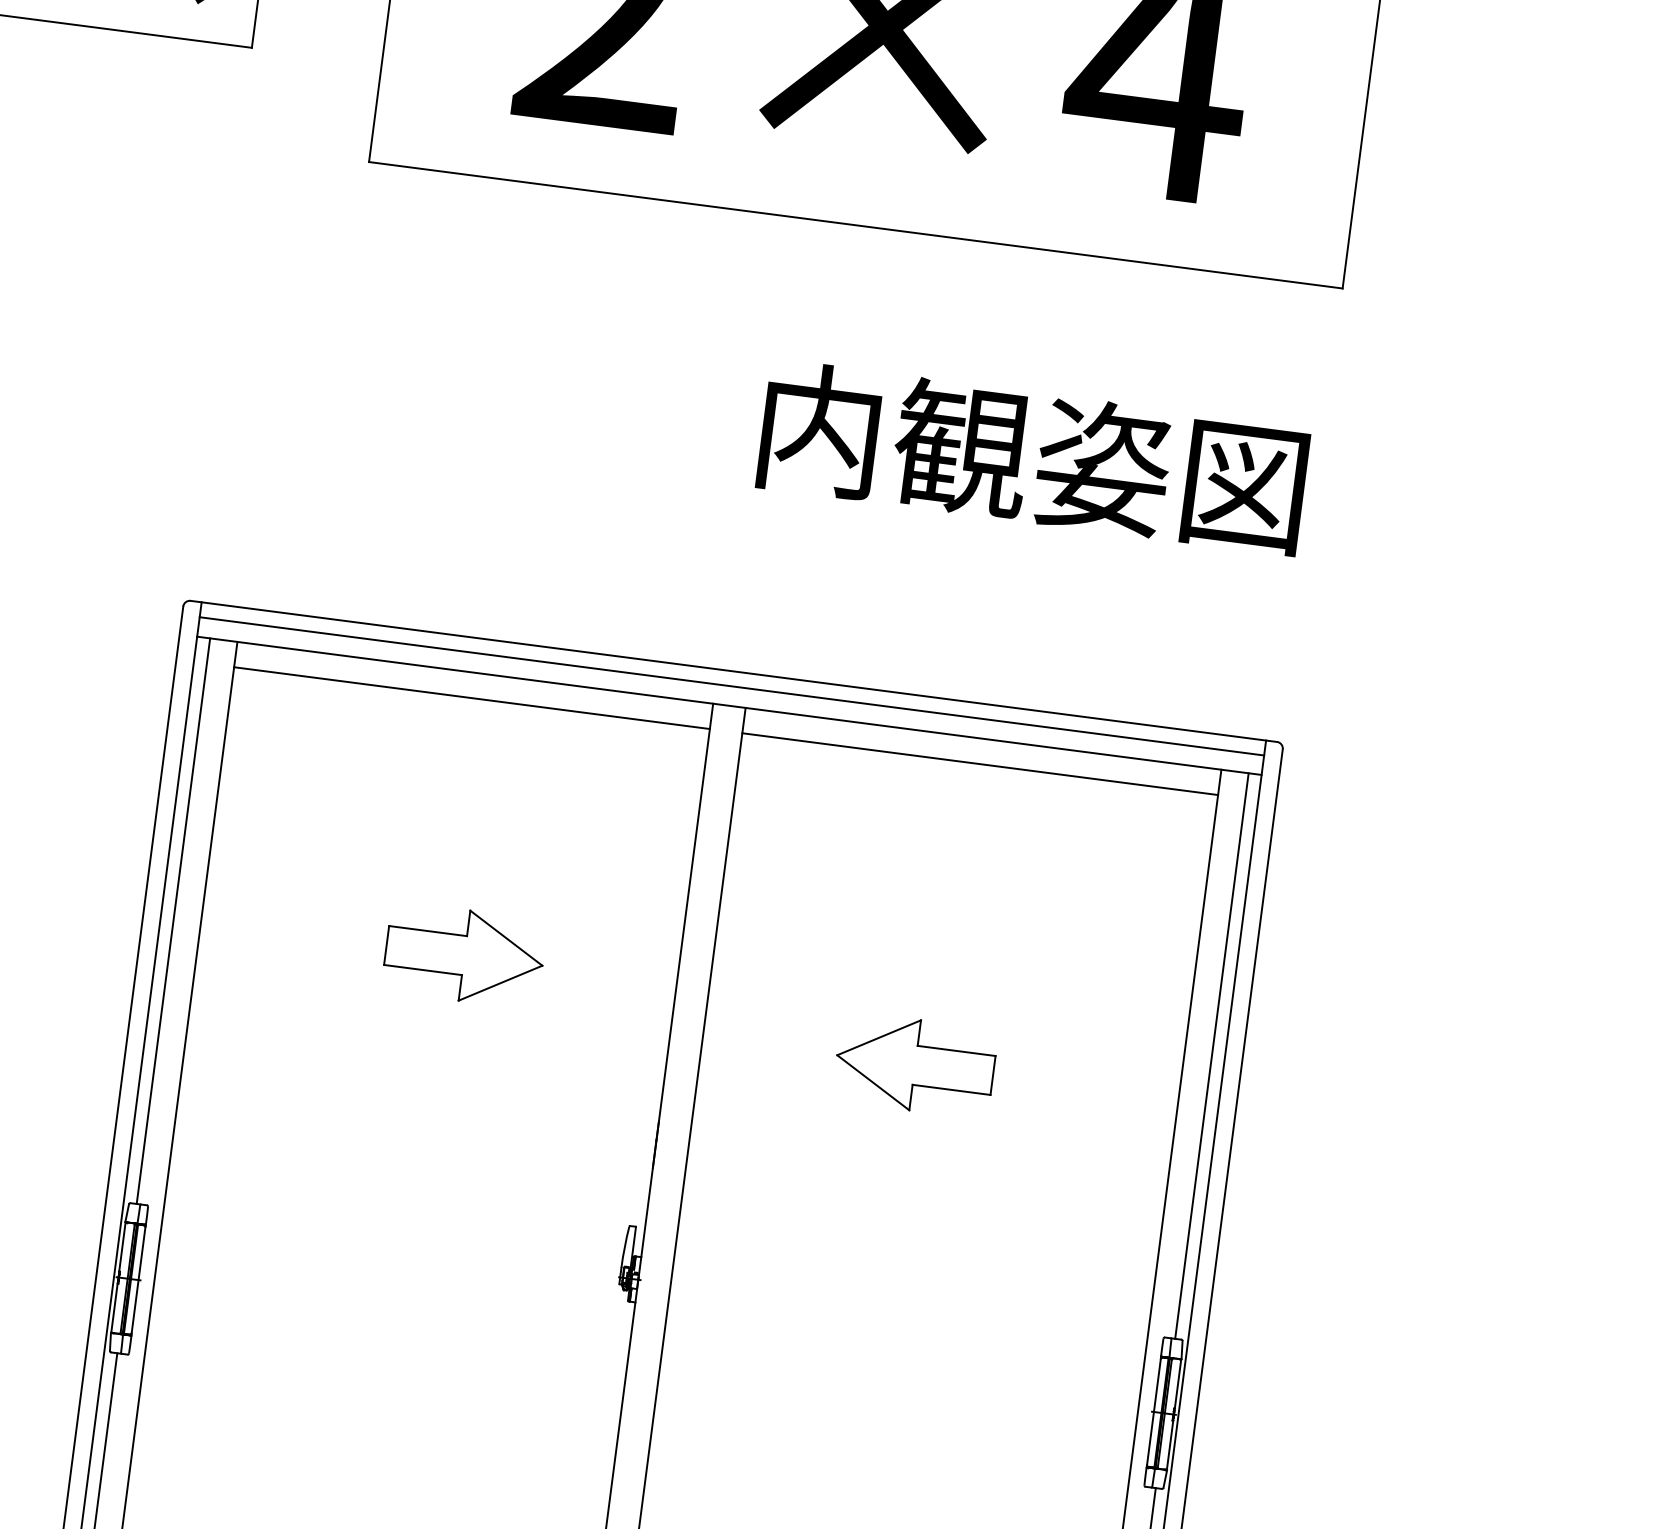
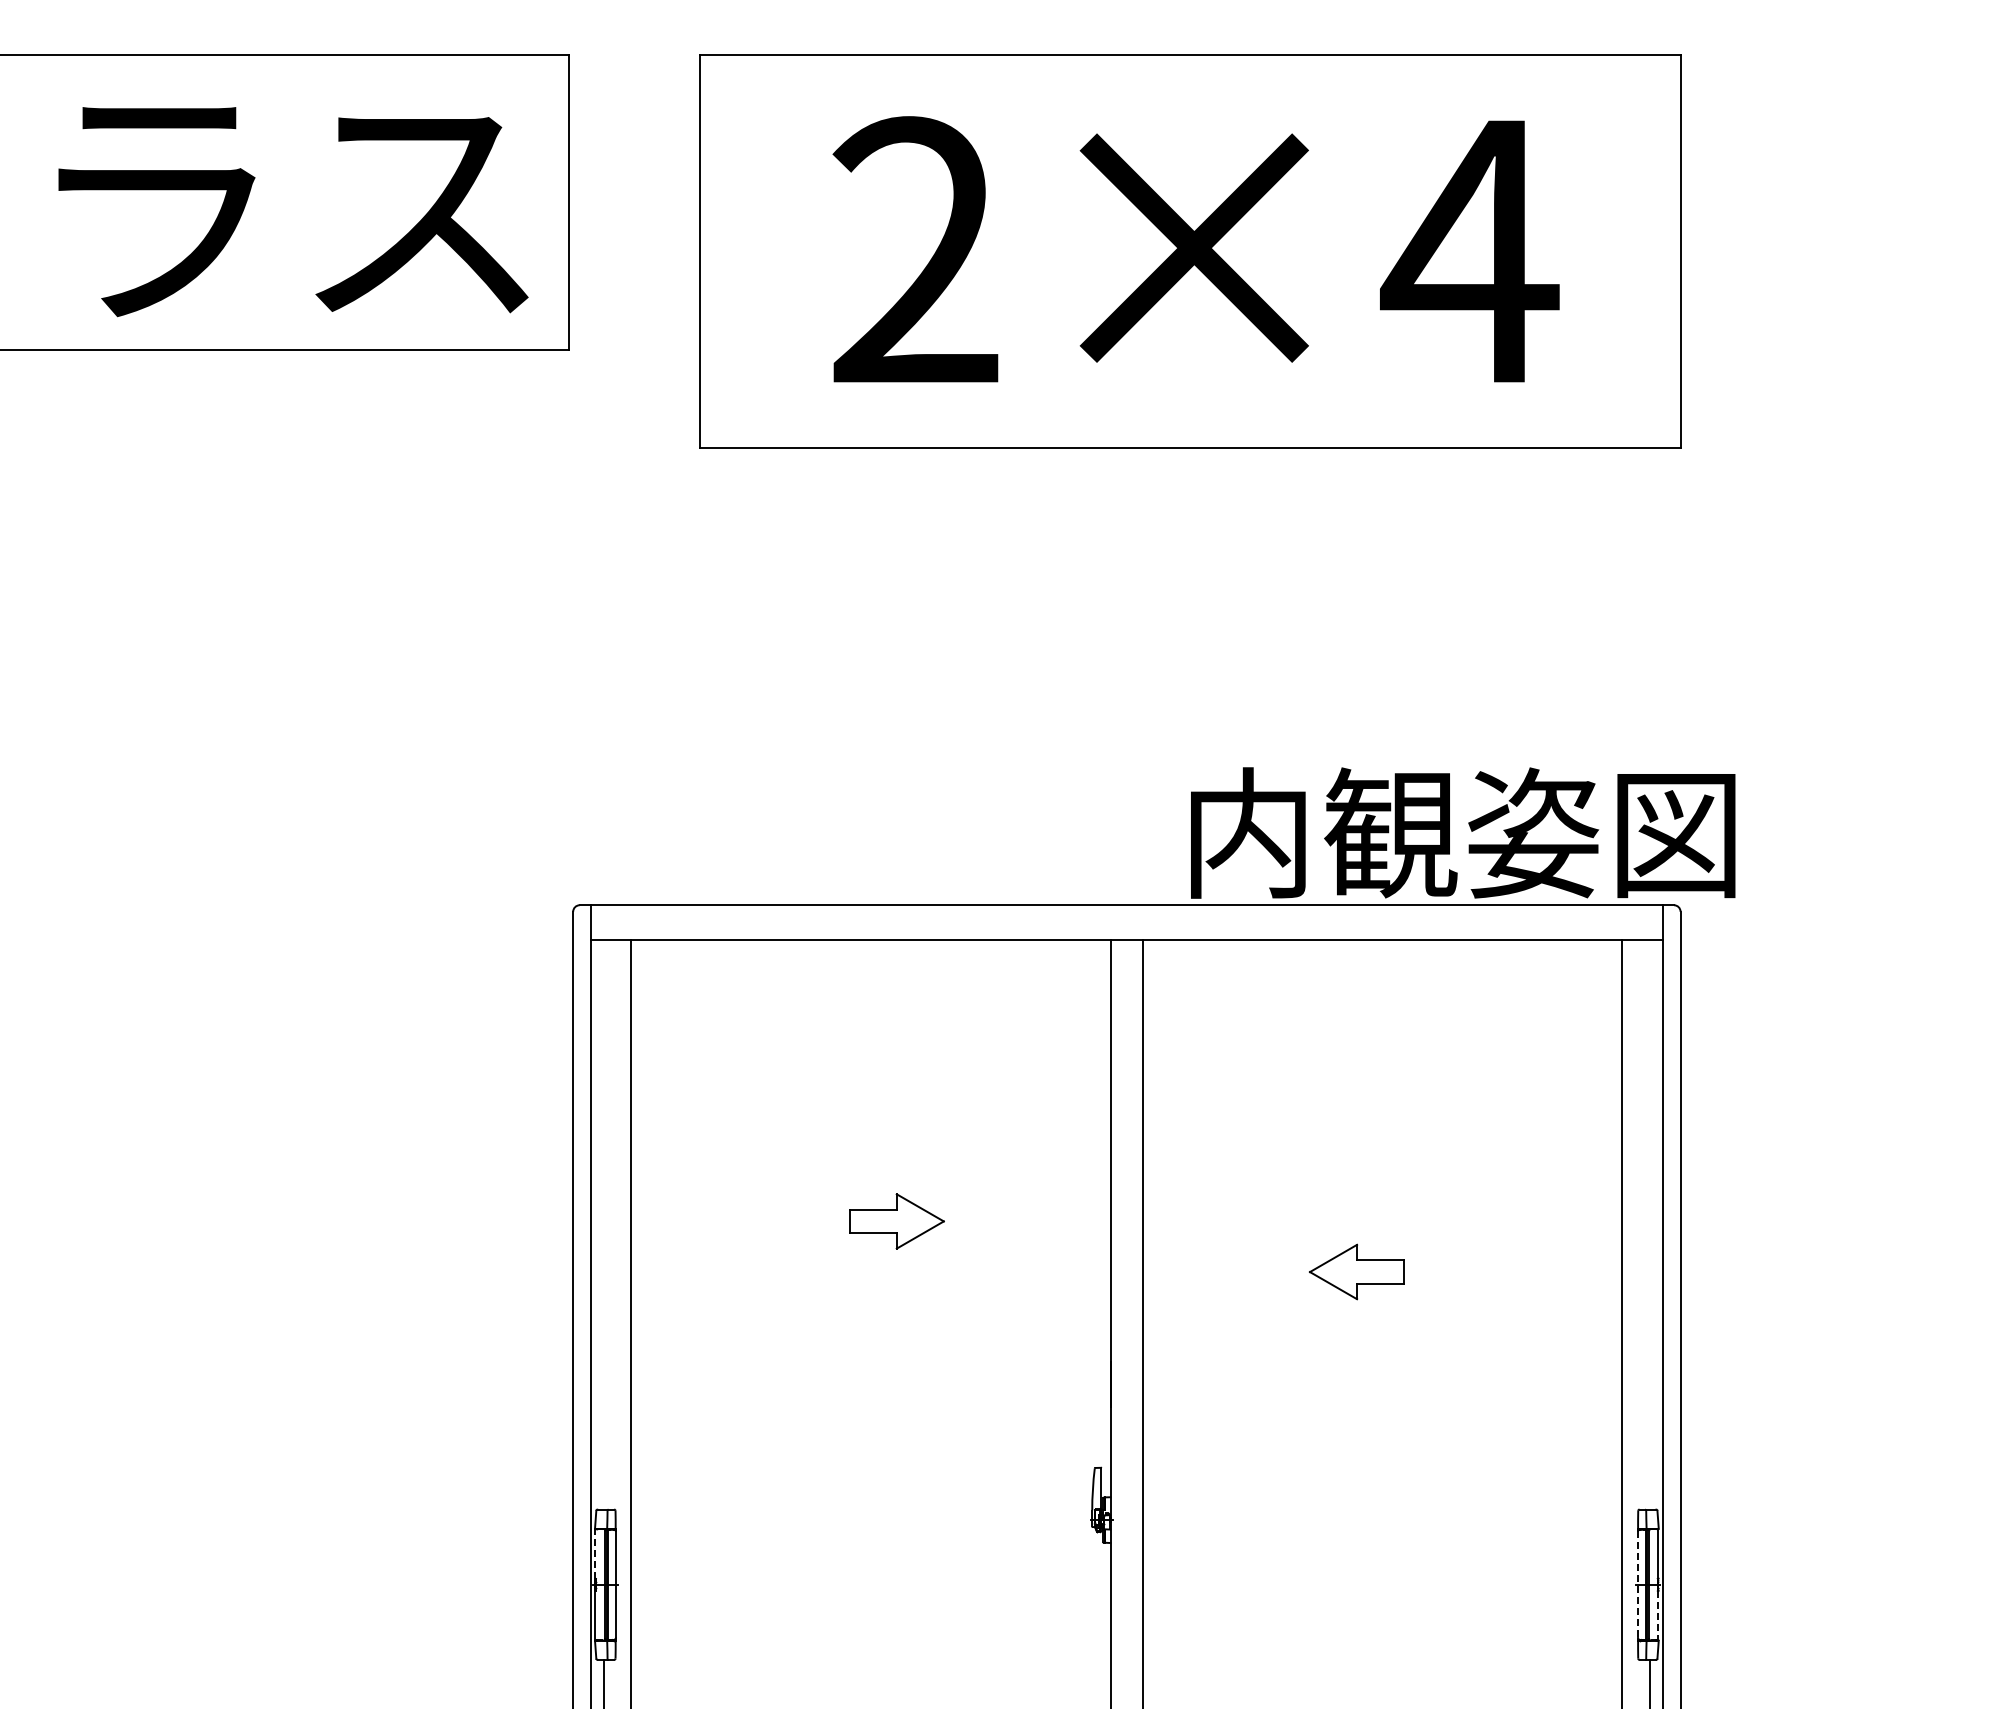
text: (1033, 457) -> (1463, 832), moved
line: (731, 686) -> (1126, 920), removed
line: (471, 698) -> (870, 965), removed
line: (979, 764) -> (1382, 965), removed
line: (173, 920) -> (603, 1224), removed
part: (464, 955) -> (896, 1221), size x0.6
line: (1211, 1055) -> (1649, 1224), removed
part: (914, 1064) -> (1356, 1271), size x0.6
line: (122, 1246) -> (595, 1553), solid -> dashed
line: (1154, 1411) -> (1638, 1584), solid -> dashed
line: (1170, 1445) -> (1658, 1615), solid -> dashed

